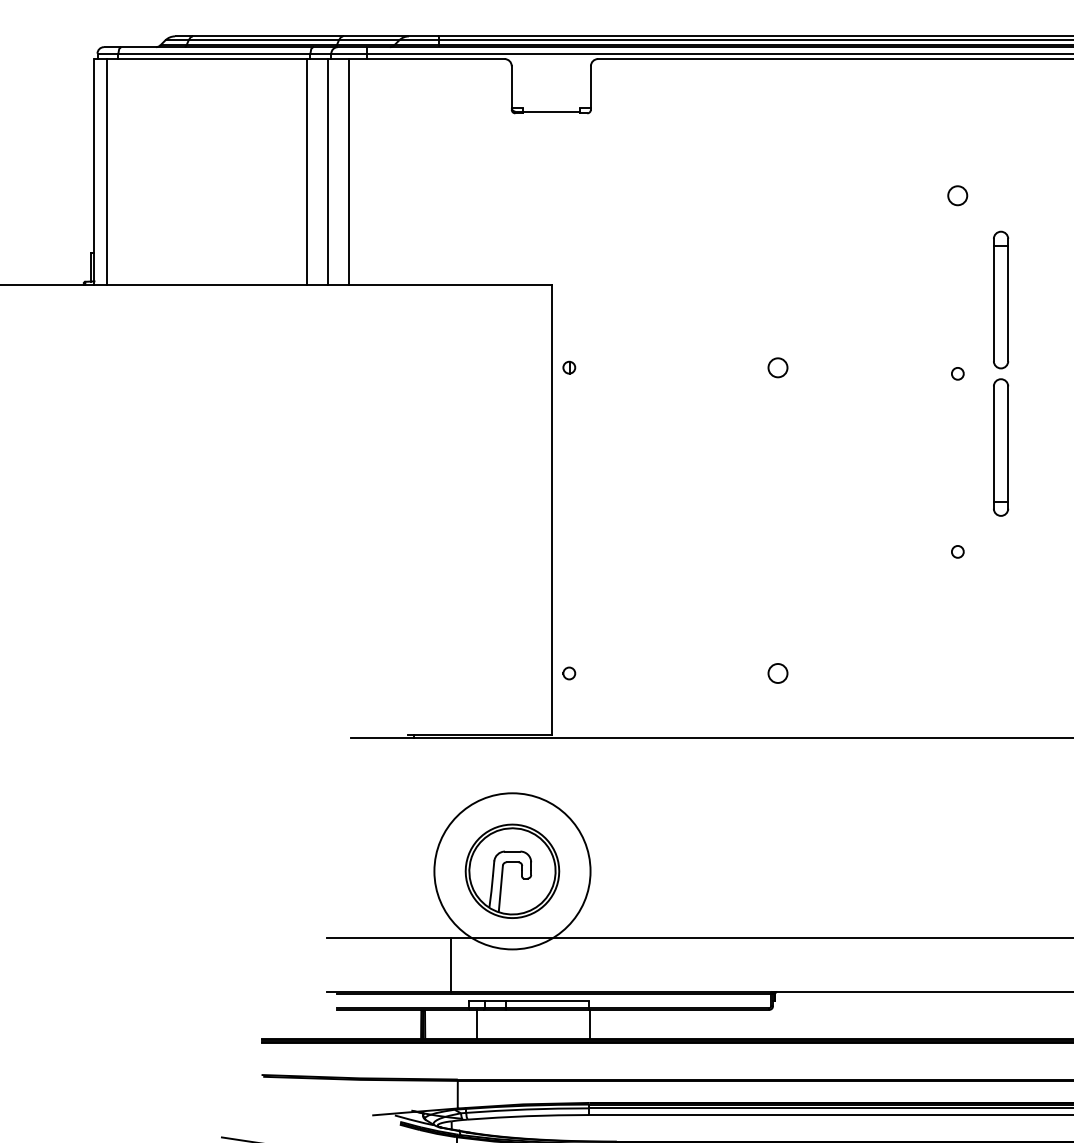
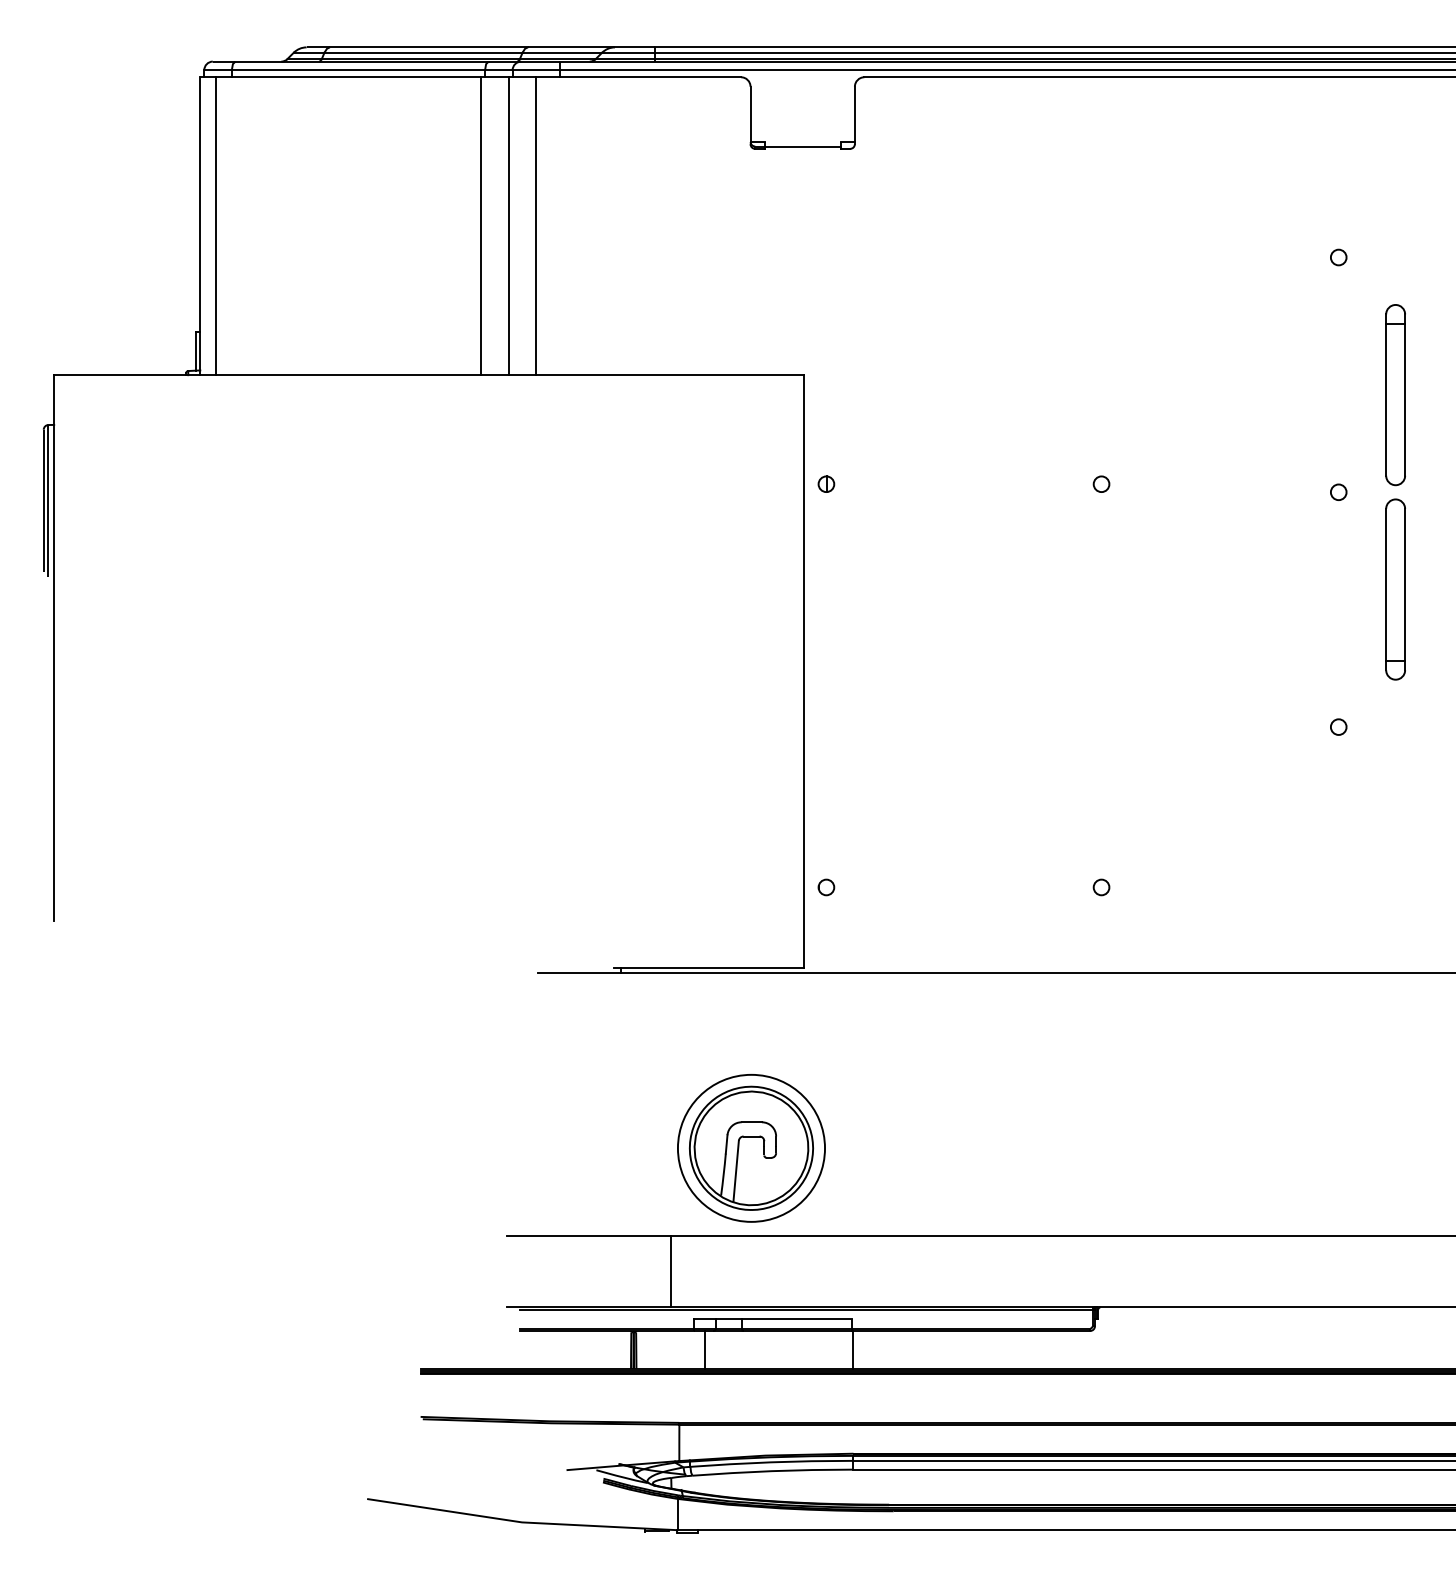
circle: (957, 195) -> (1338, 257), size x0.62
circle: (777, 367) -> (1101, 483), size x0.62
circle: (777, 673) -> (1101, 887), size x0.62
circle: (512, 870) -> (751, 1147), size x0.71

